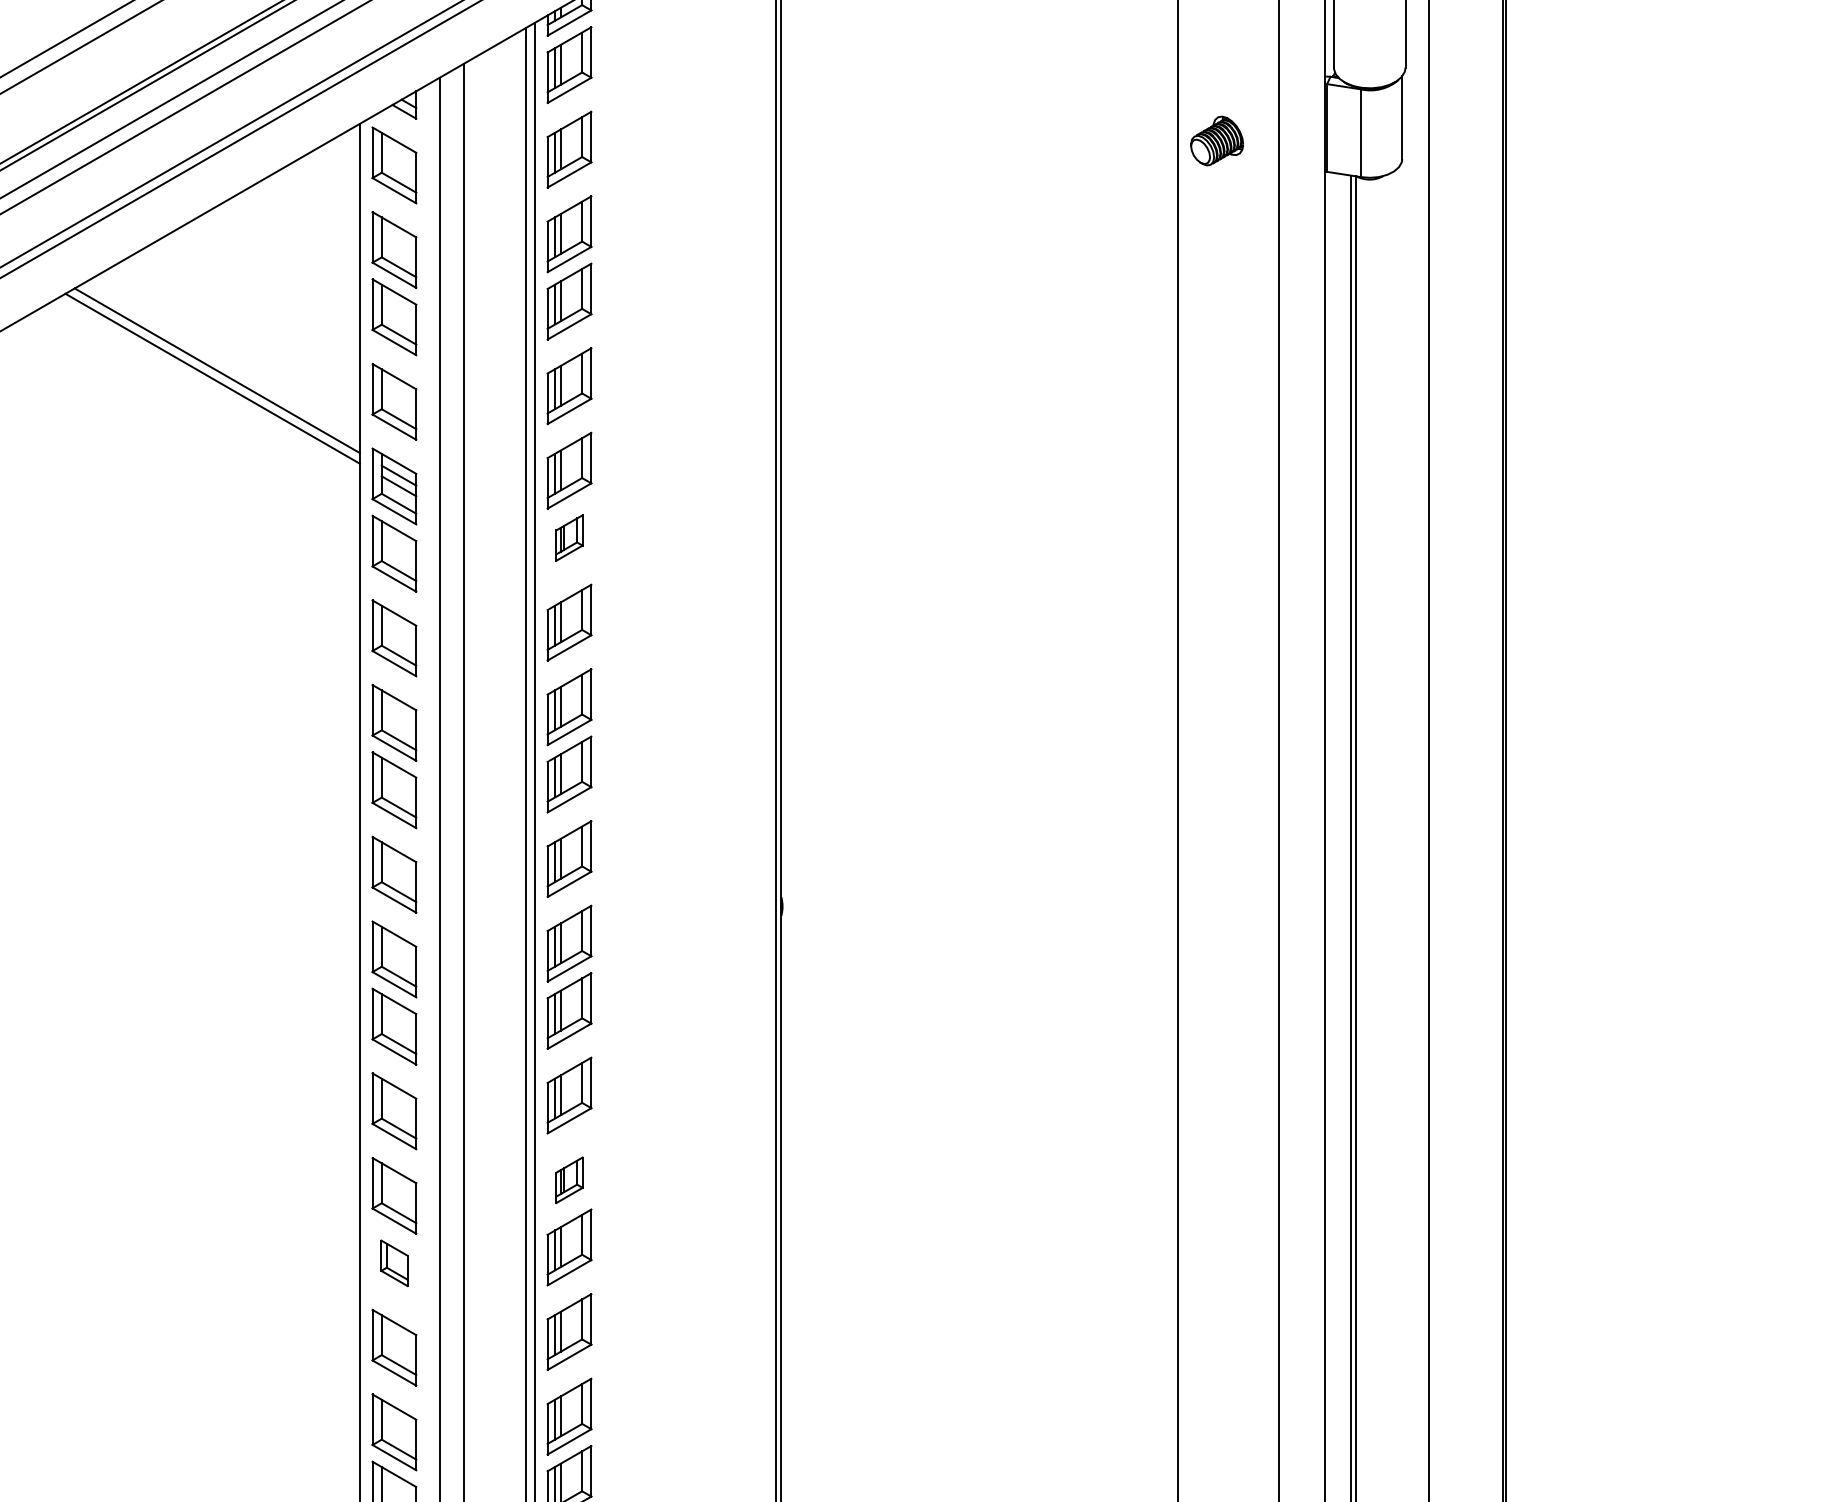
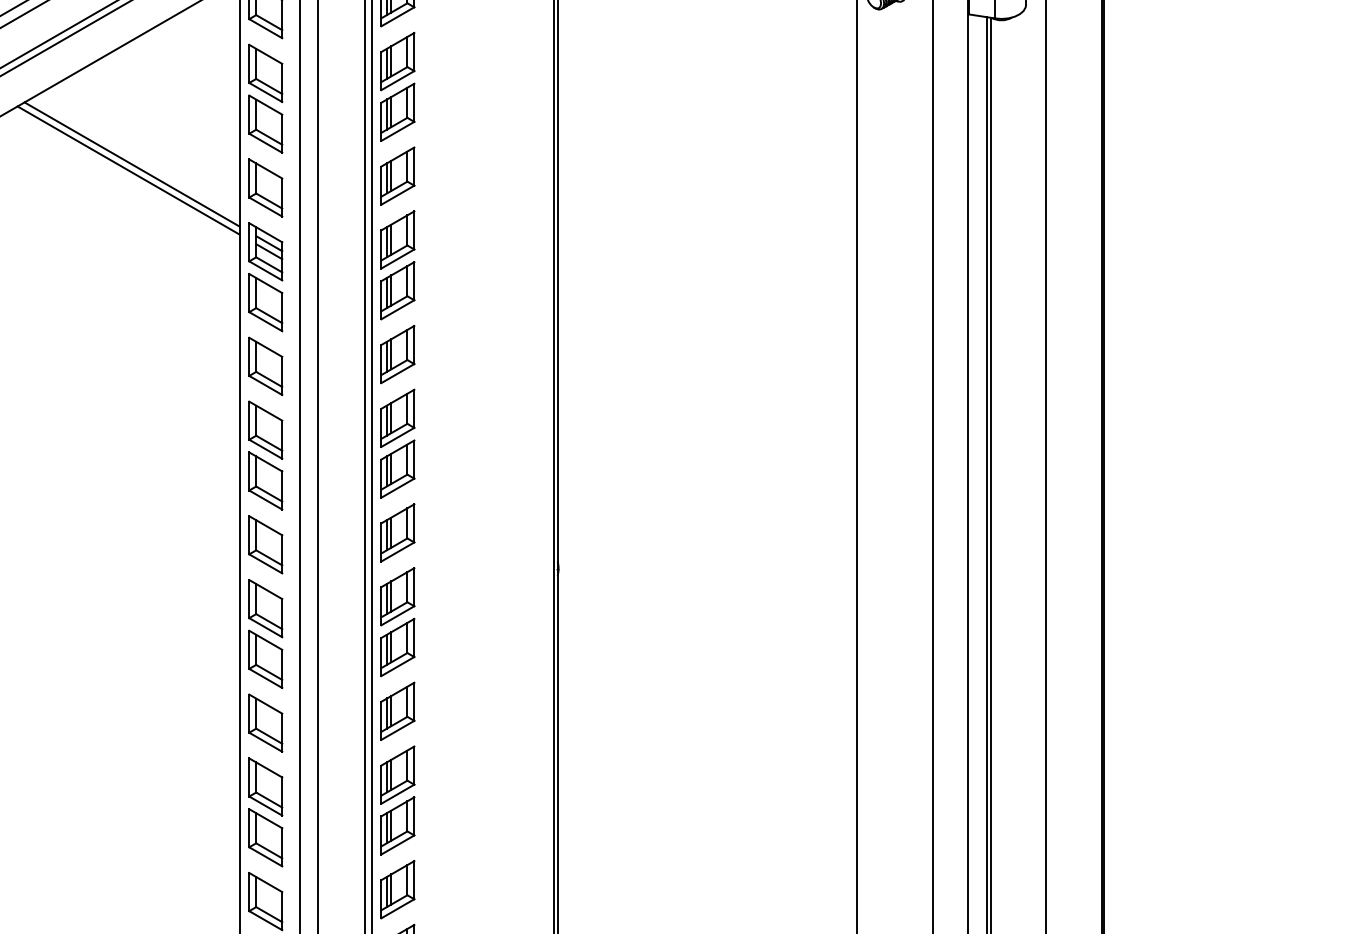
part: (569, 537) -> (397, 290), size x1.67
part: (569, 1180) -> (397, 775), size x1.67
part: (394, 1263) -> (265, 837), size x1.67

